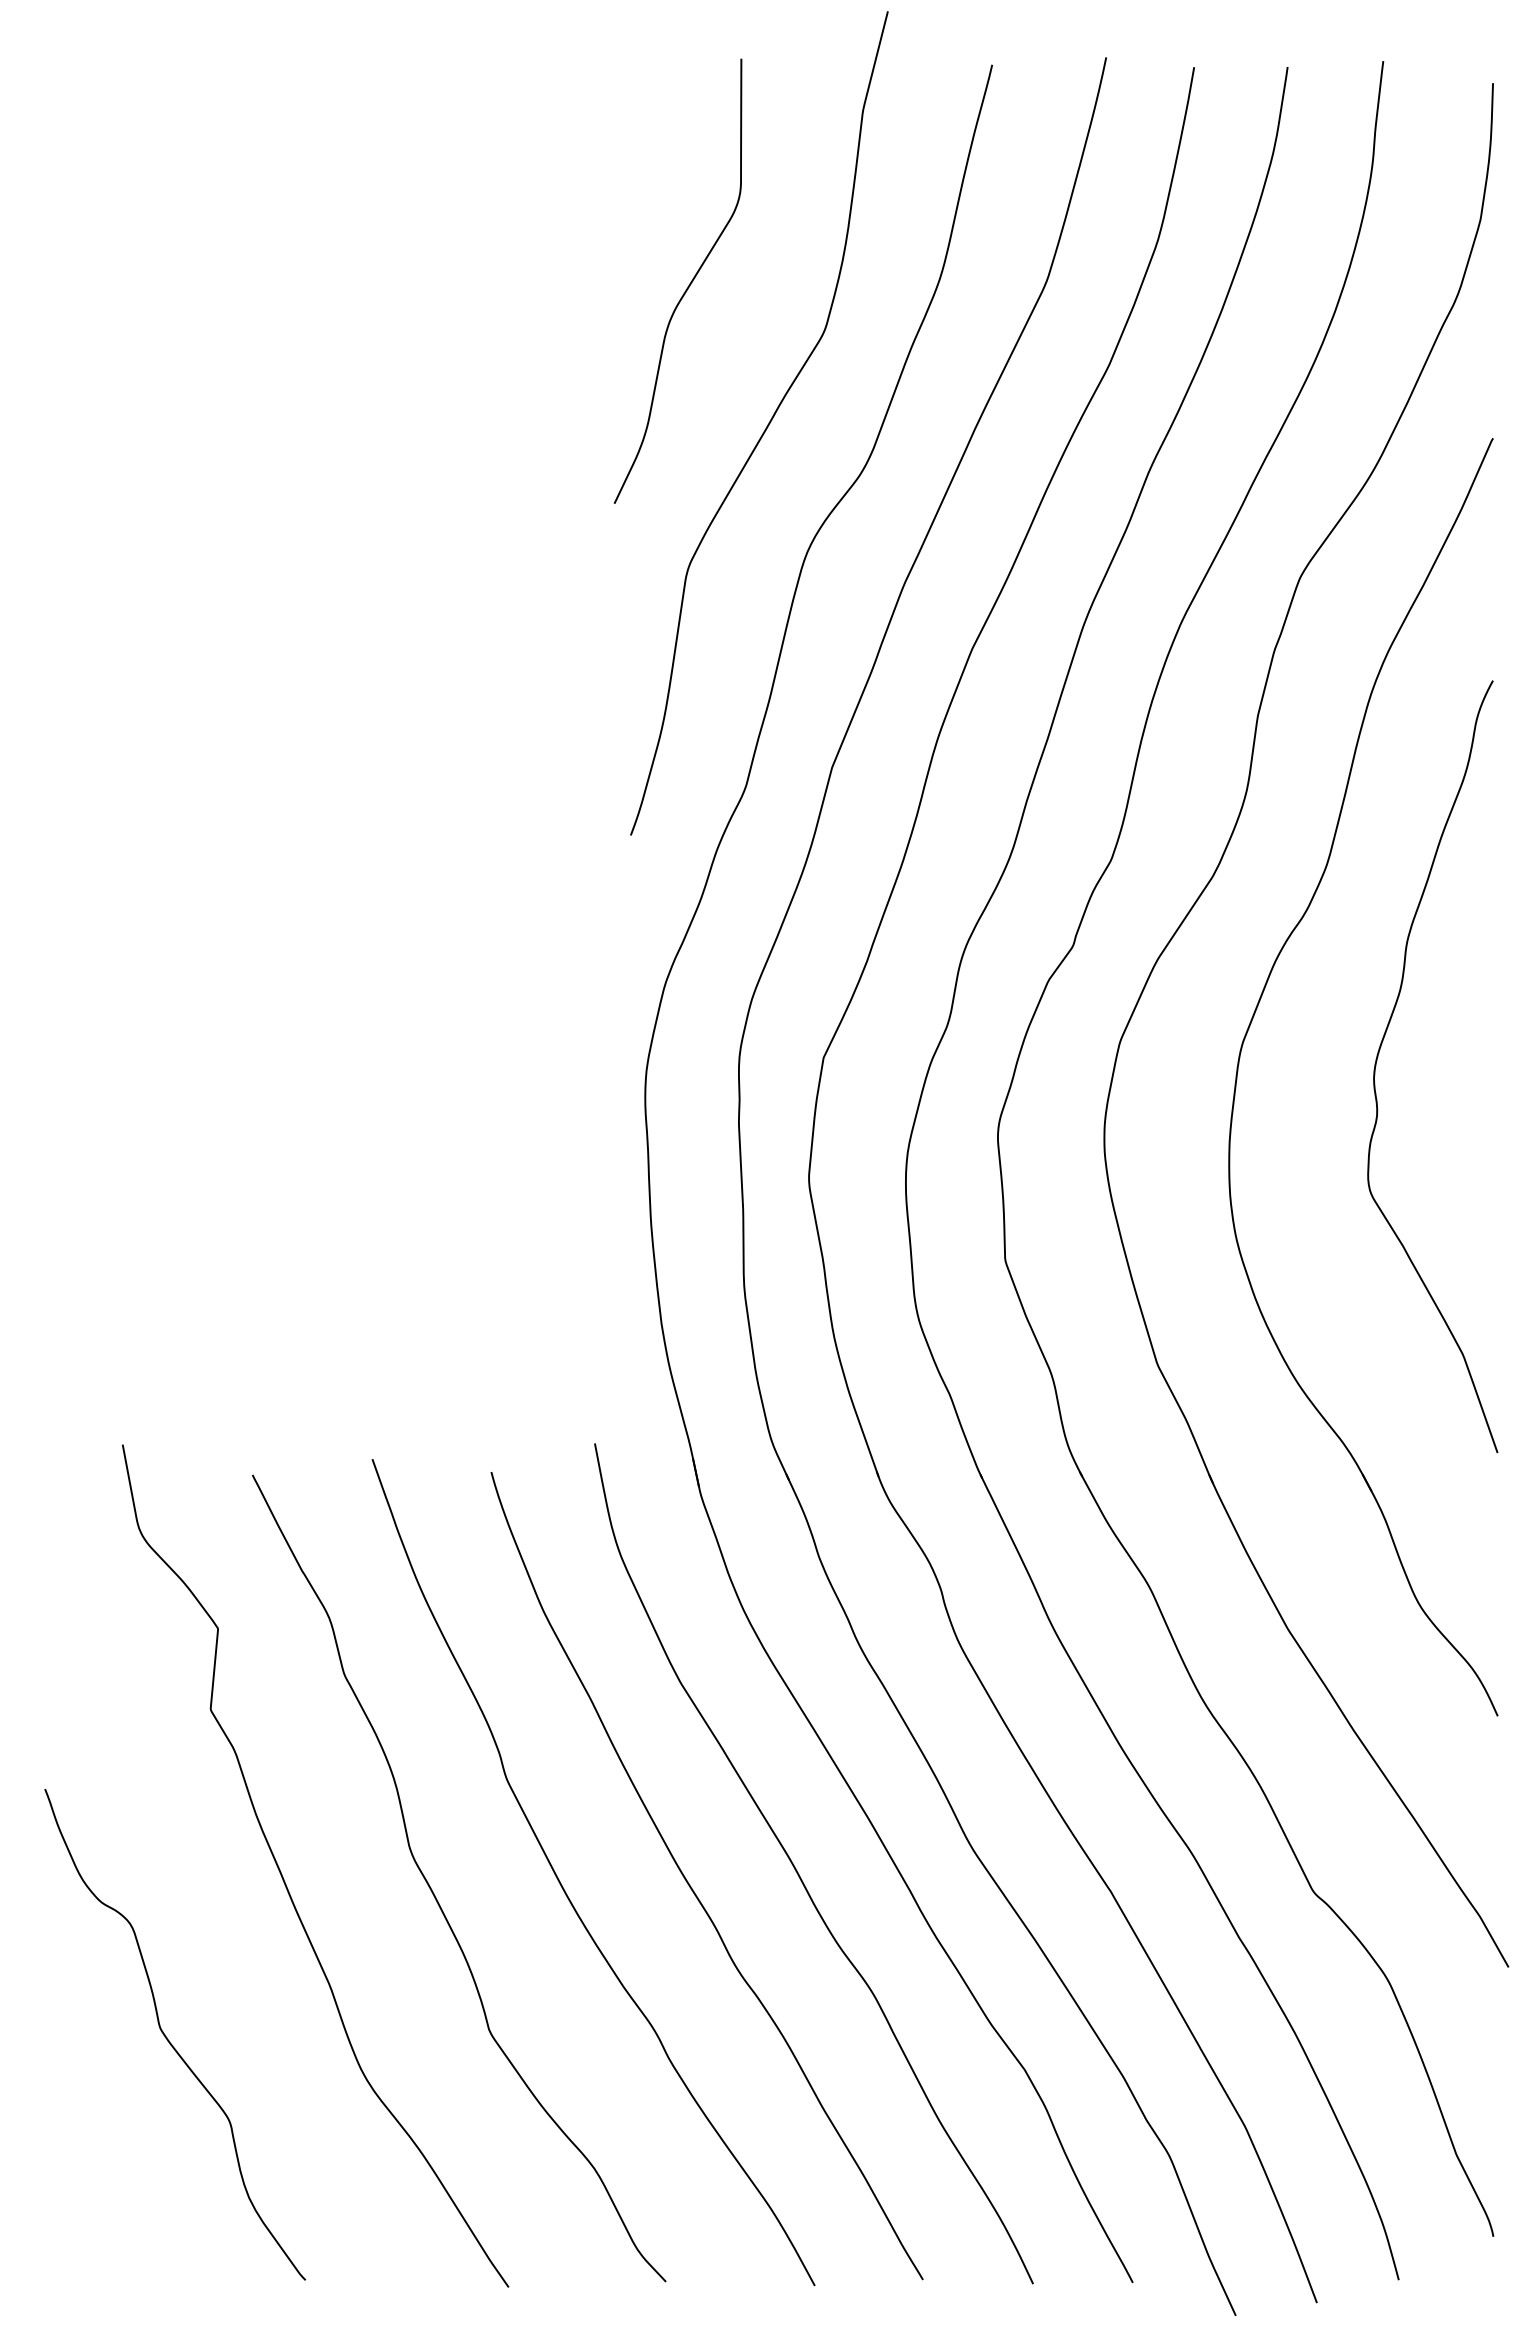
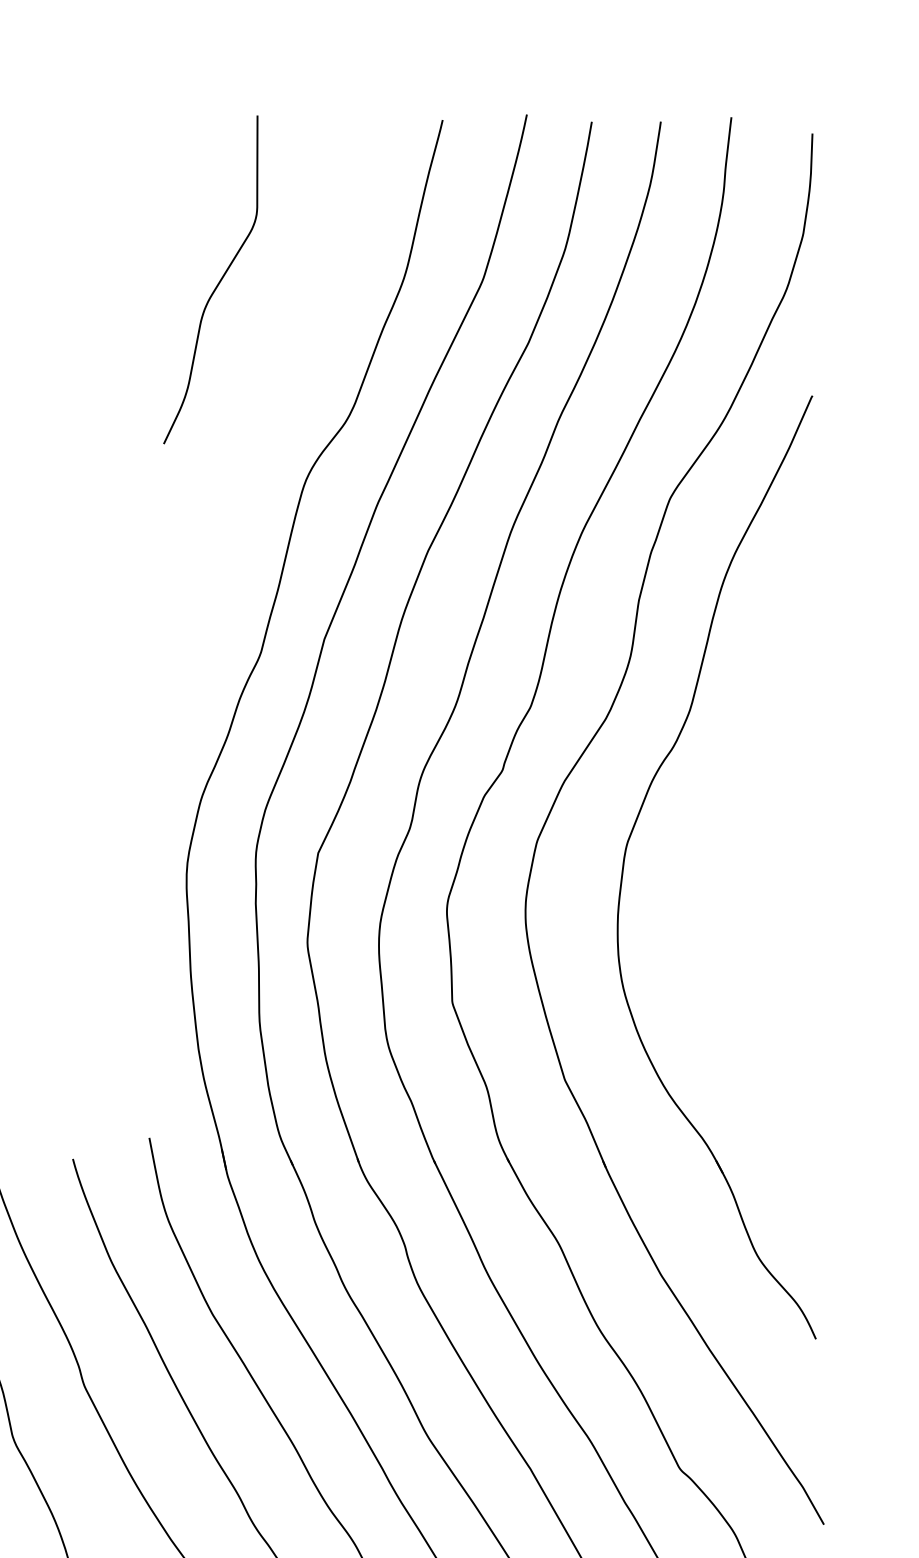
curve: (766, 426) -> (276, 387), removed
curve: (1380, 1050) -> (729, 847), removed

